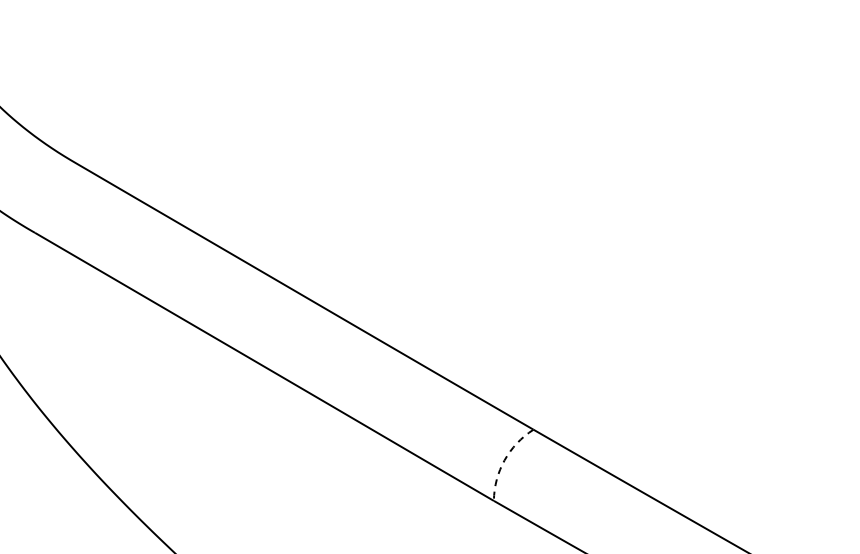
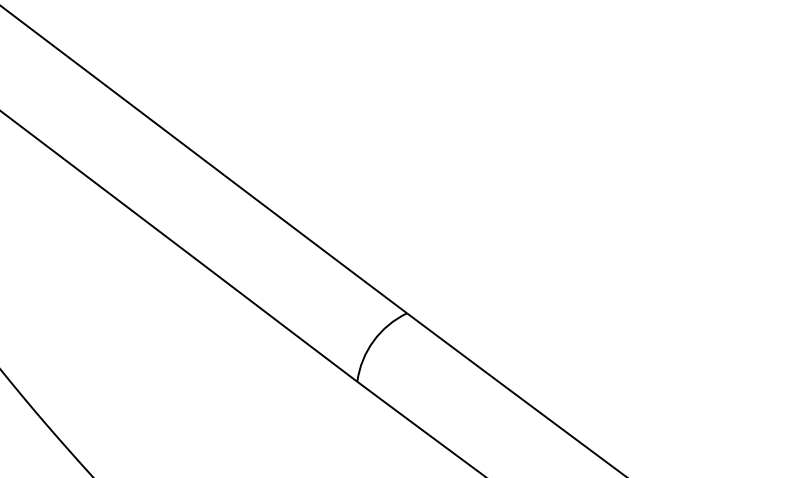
arc: (504, 460) -> (373, 341), dashed -> solid

